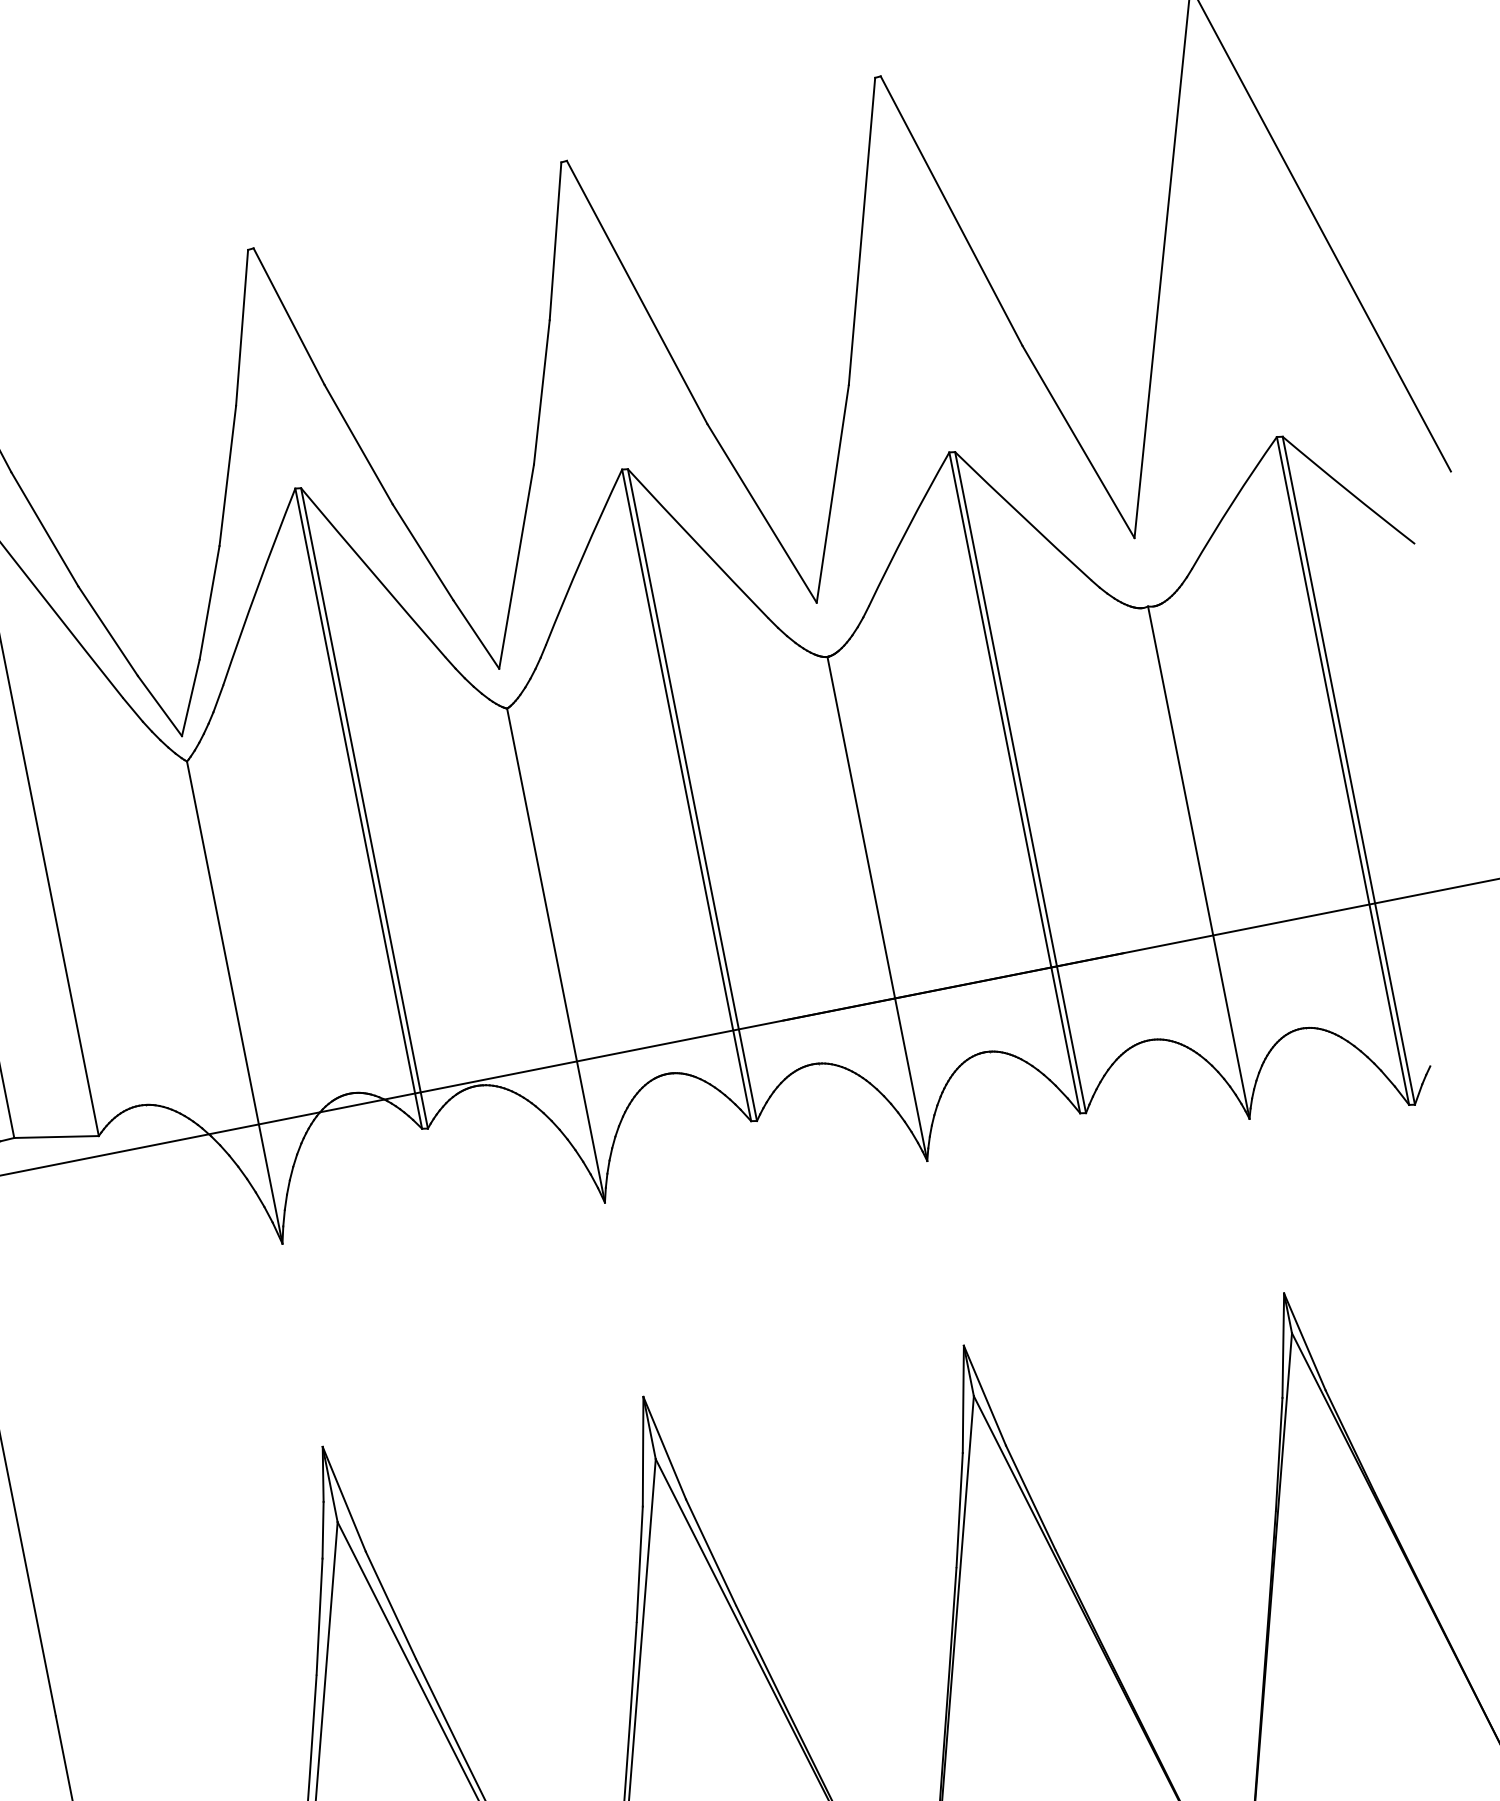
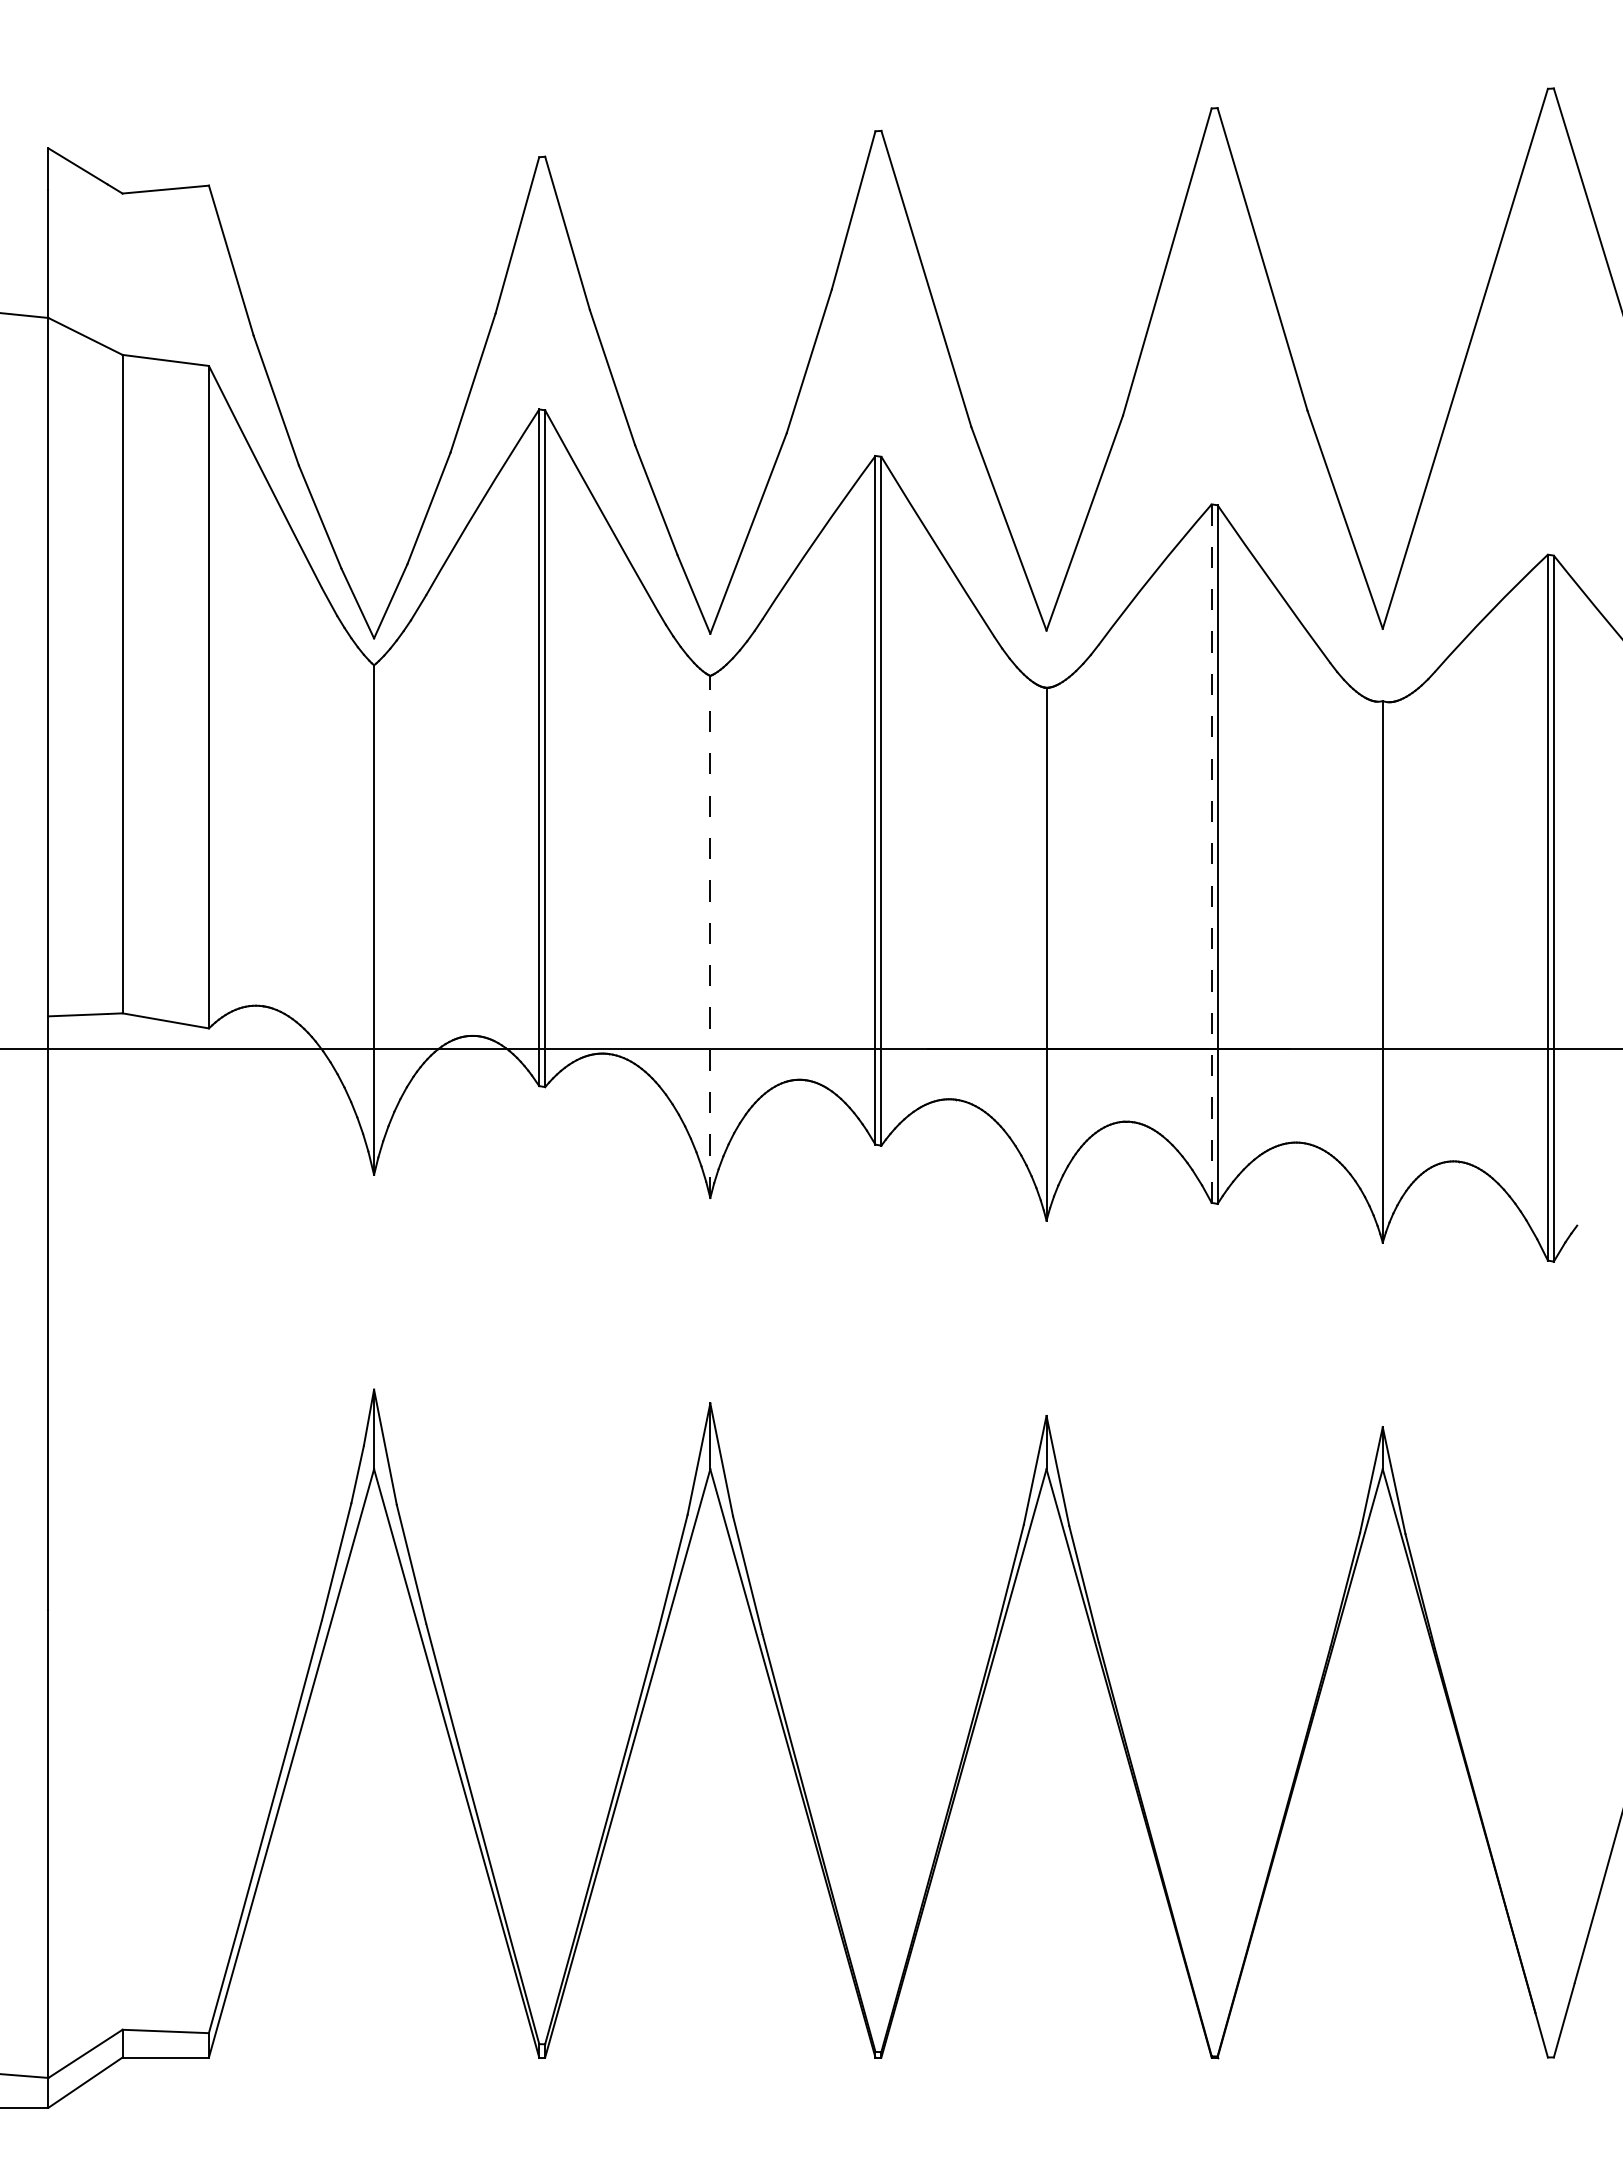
line: (1014, 783) -> (1211, 854), solid -> dashed
line: (556, 955) -> (710, 936), solid -> dashed

